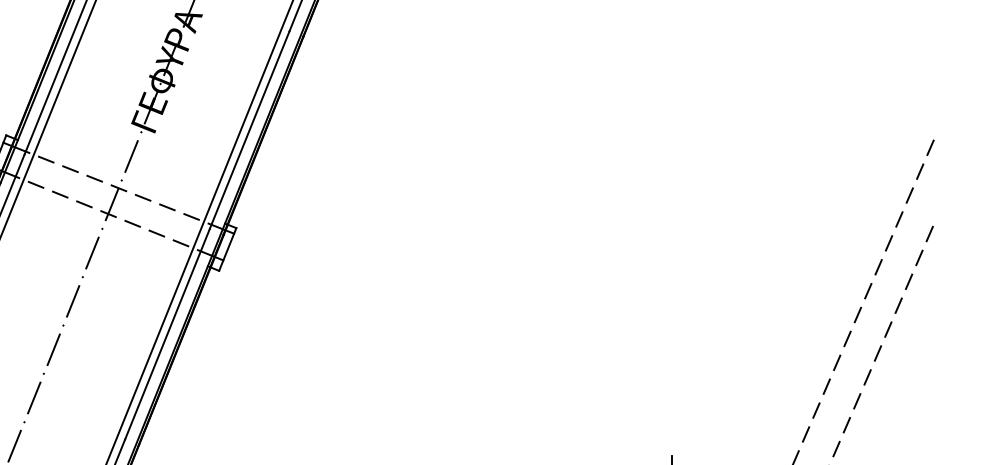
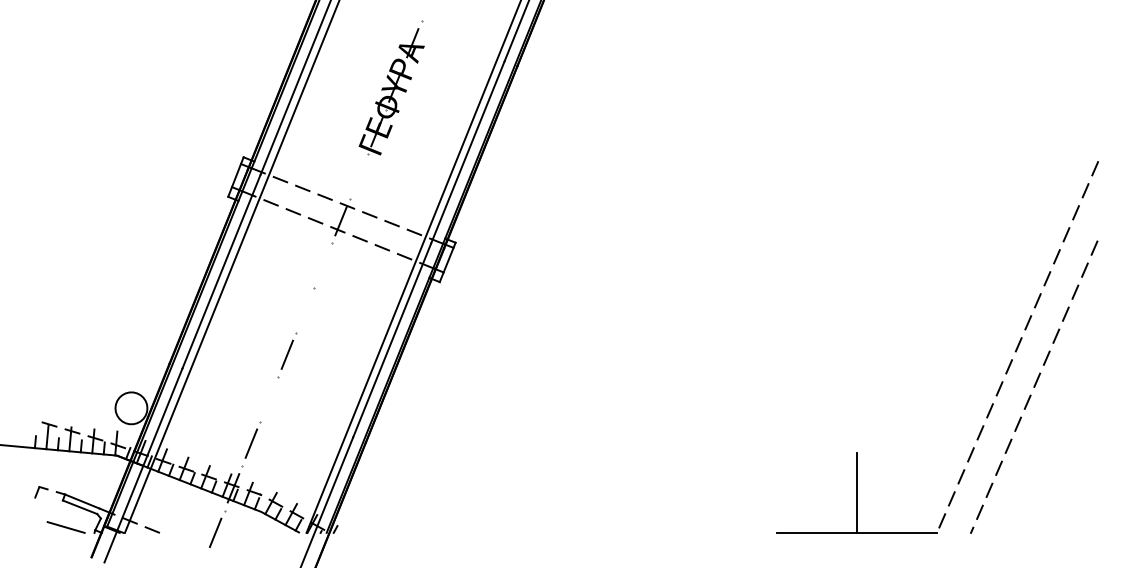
line: (130, 156) -> (358, 176), removed
line: (91, 252) -> (322, 265), removed
line: (72, 301) -> (304, 310), removed
line: (34, 398) -> (269, 399), removed

